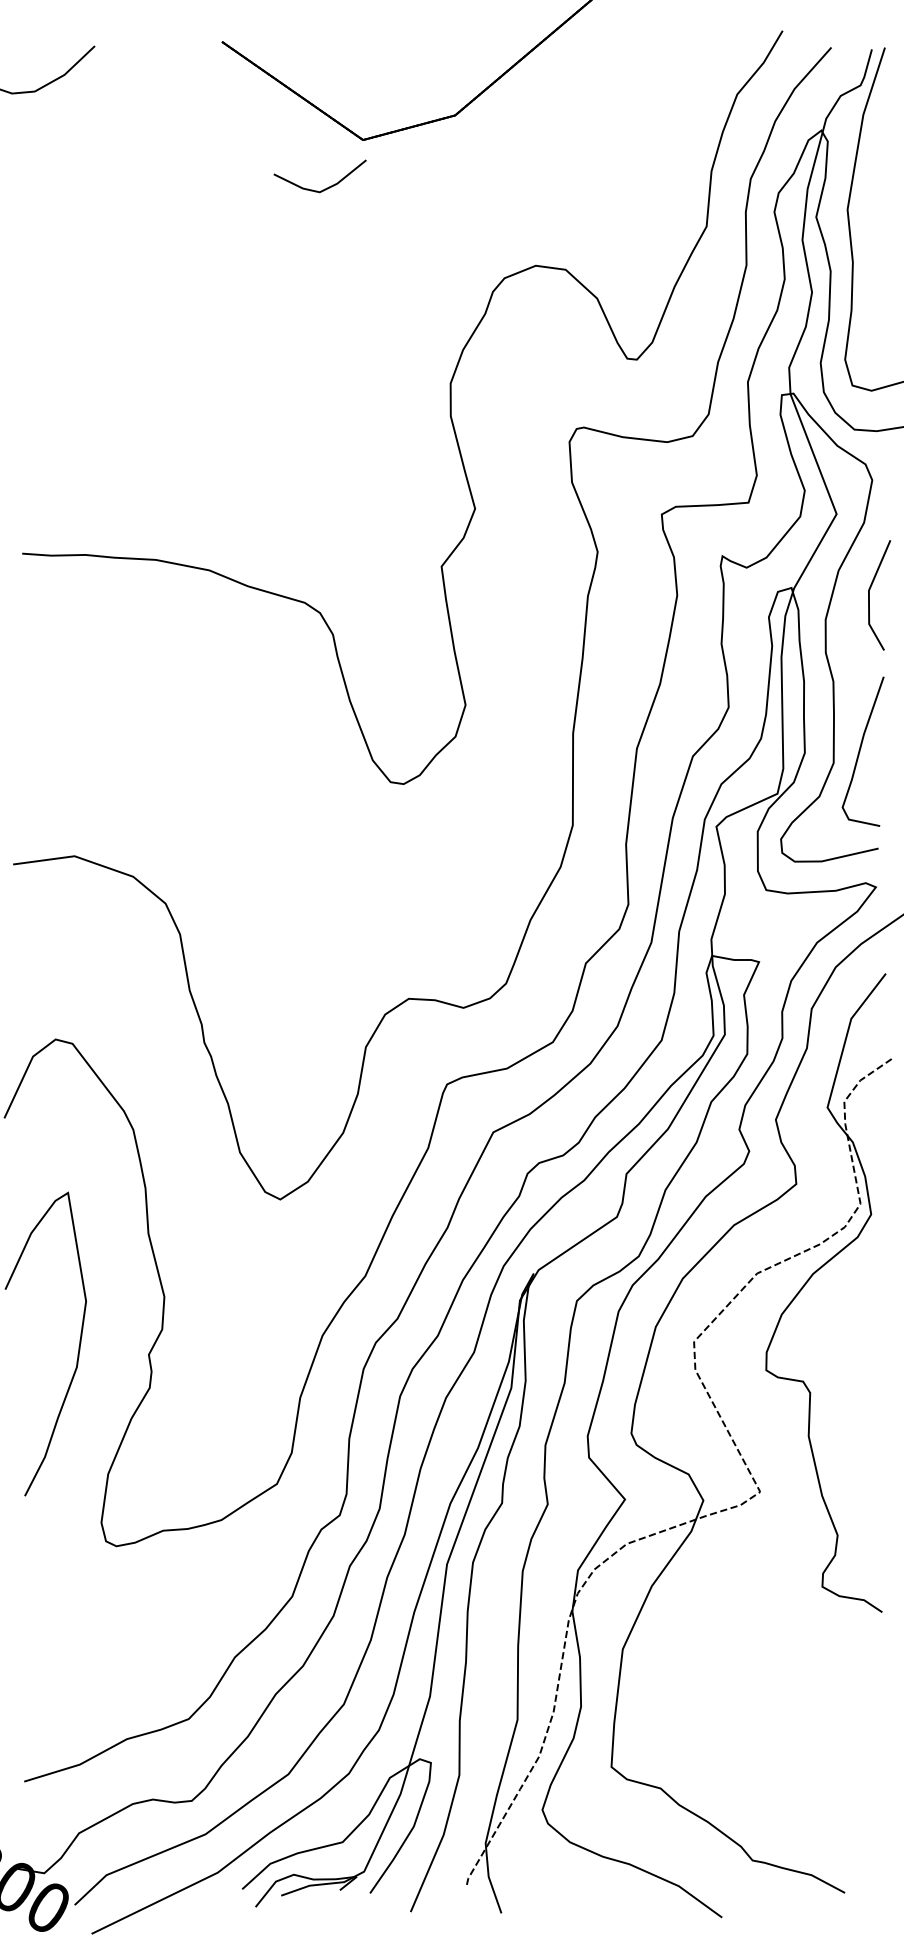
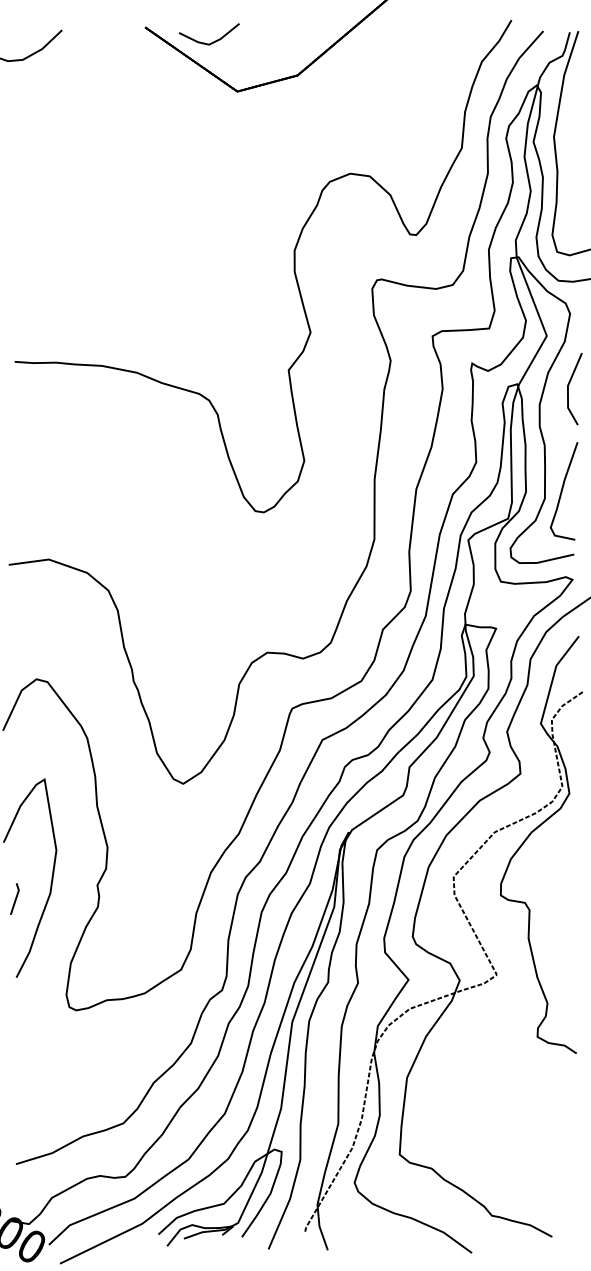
line: (323, 188) -> (211, 42), moved
line: (23, 1374) -> (15, 898), added

